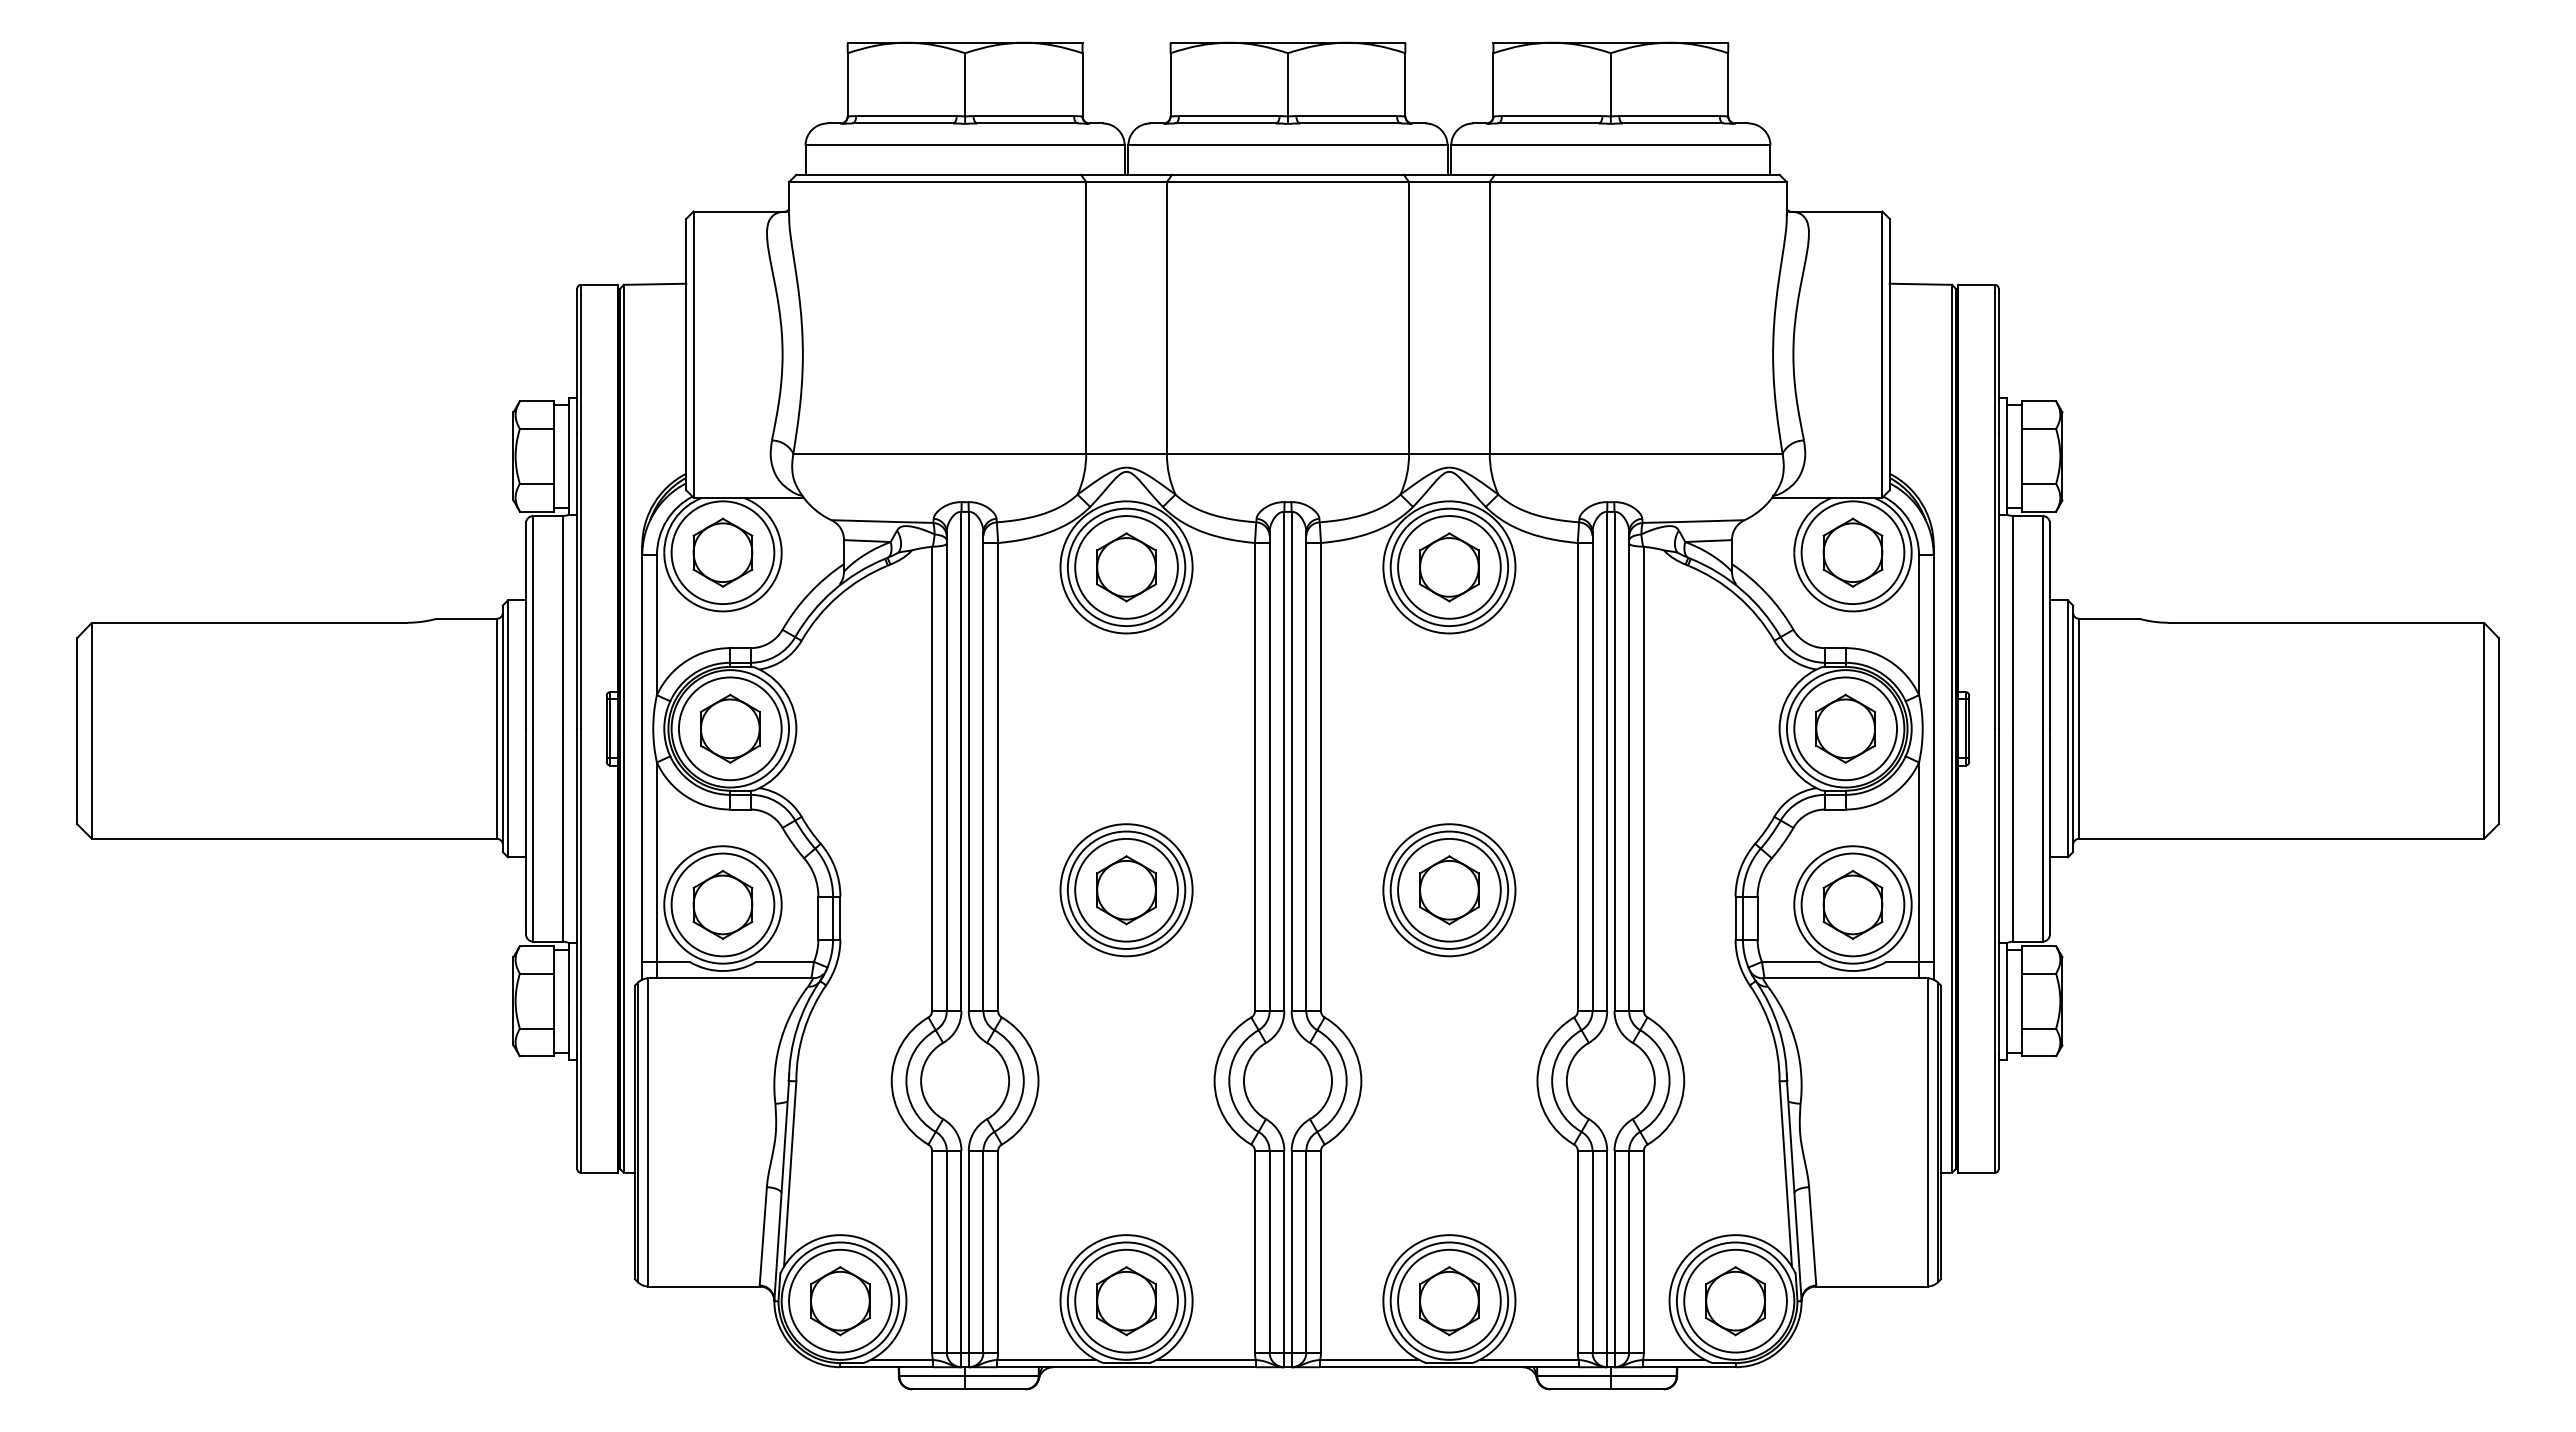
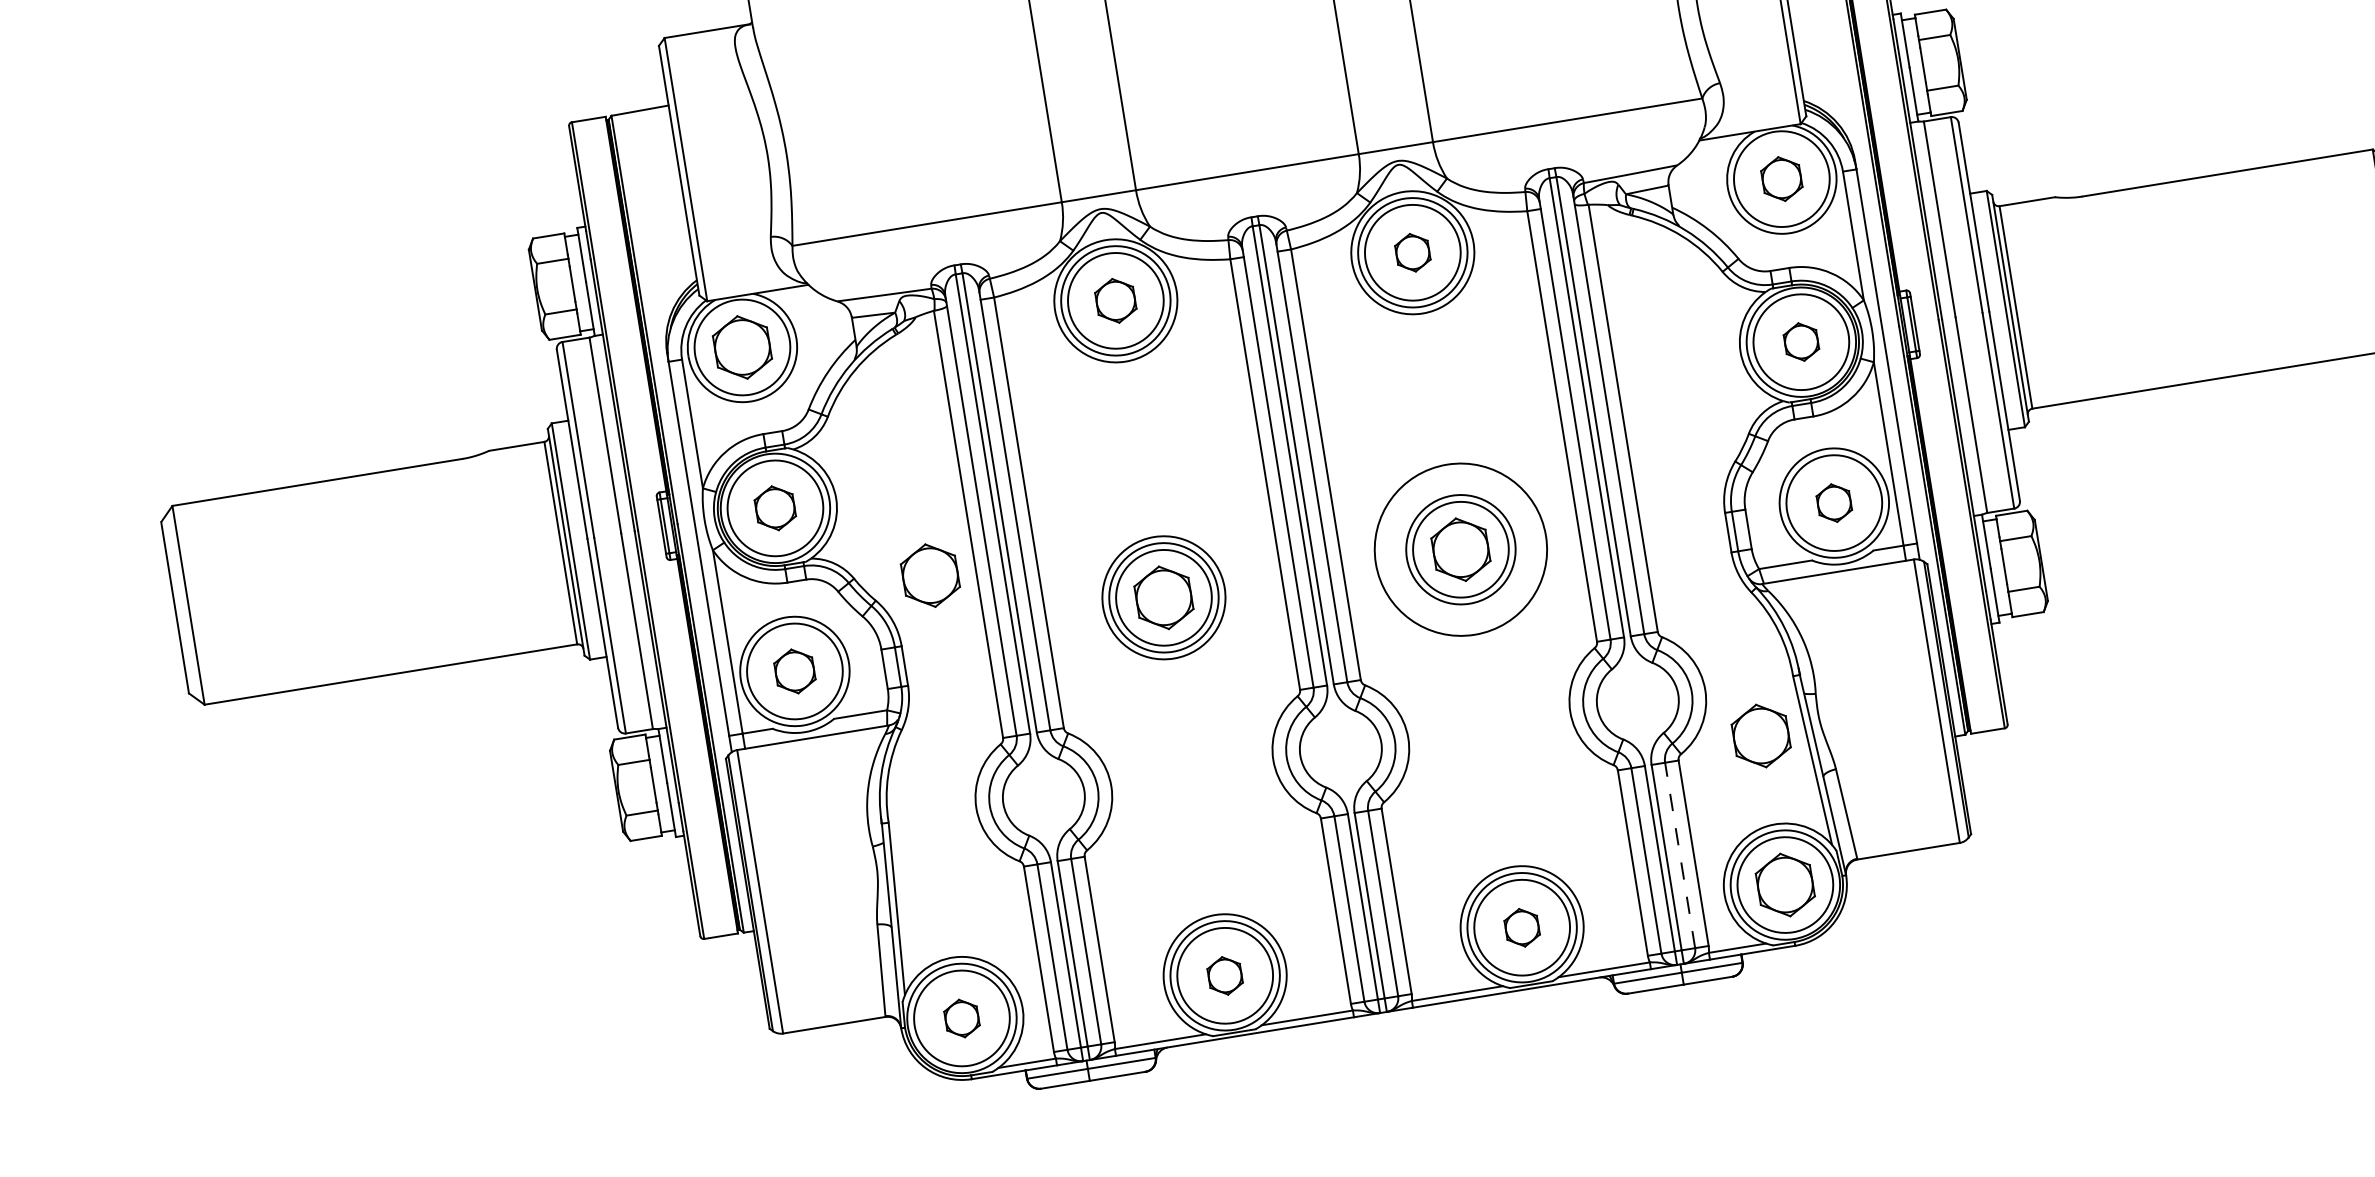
part: (1852, 552) -> (1781, 179), size x0.7
part: (1126, 567) -> (1115, 300), size x0.7
part: (1449, 567) -> (1412, 252), size x0.6
part: (729, 728) -> (774, 508), size x0.7
part: (1845, 728) -> (1801, 341), size x0.6
part: (882, 826) -> (929, 575), added
circle: (1449, 890) -> (1461, 549), size x1.4
part: (722, 904) -> (794, 671), size x0.7
part: (1852, 904) -> (1833, 502), size x0.6
part: (1735, 1139) -> (1761, 736), added
line: (1629, 1251) -> (1680, 855), solid -> dashed
part: (840, 1301) -> (962, 1018), size x0.6
part: (1126, 1301) -> (1225, 976), size x0.6
part: (1449, 1301) -> (1522, 927), size x0.6

